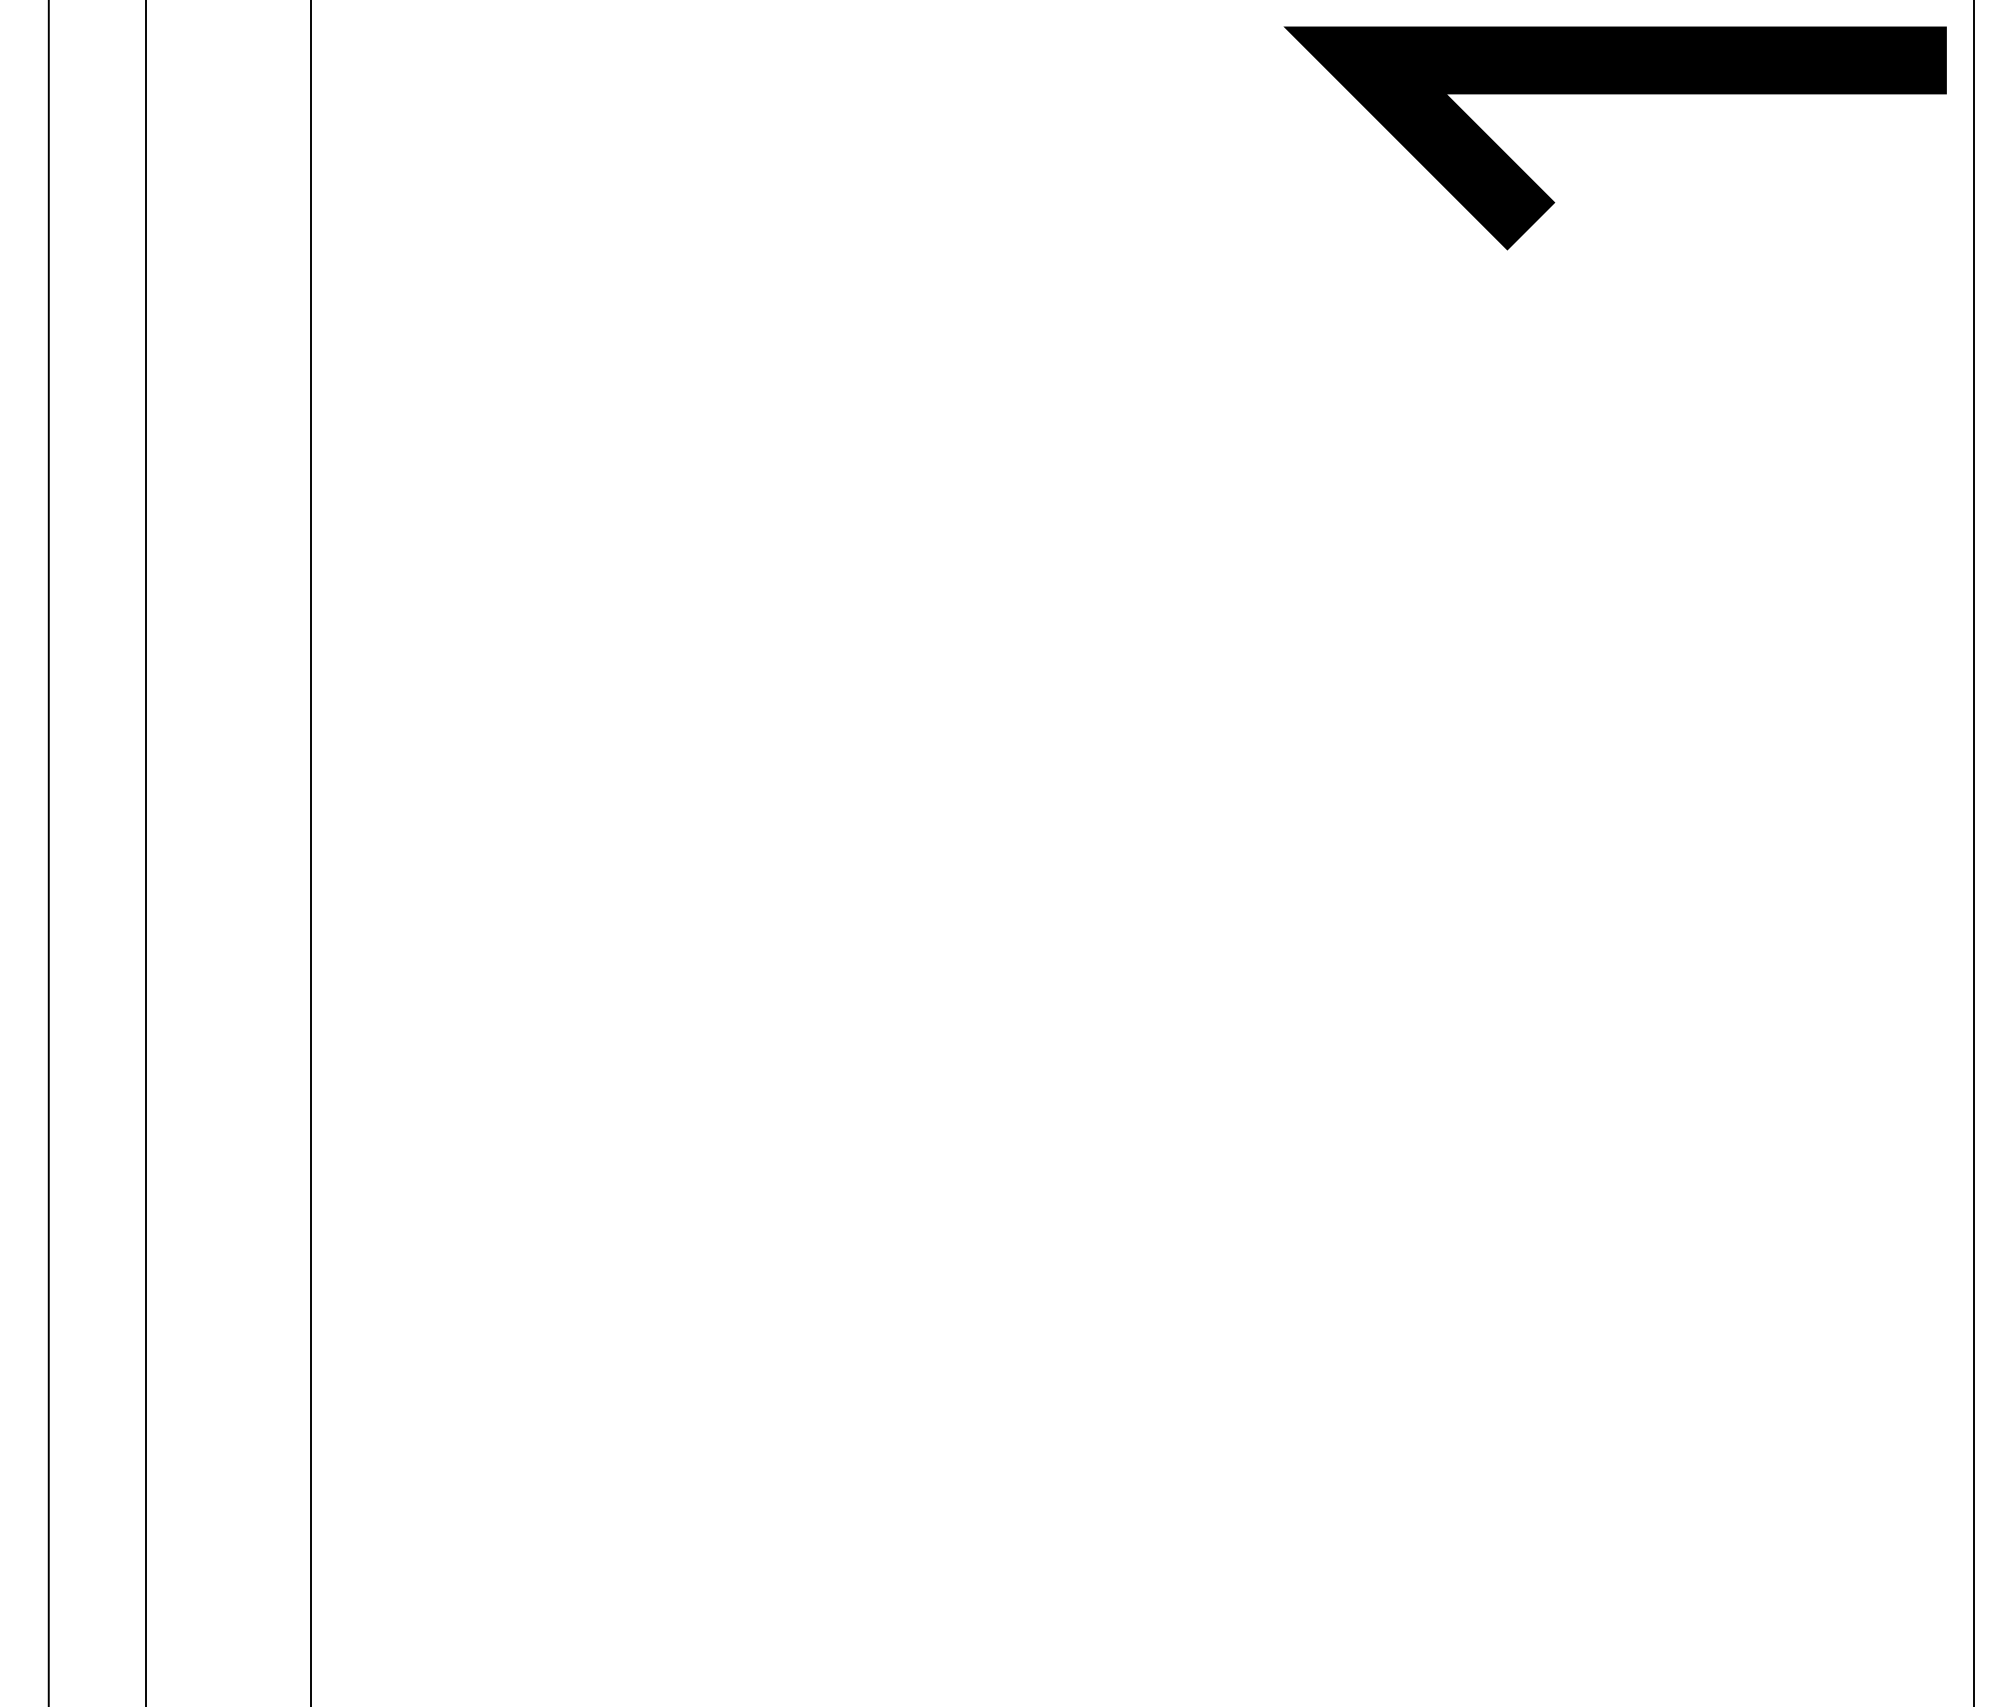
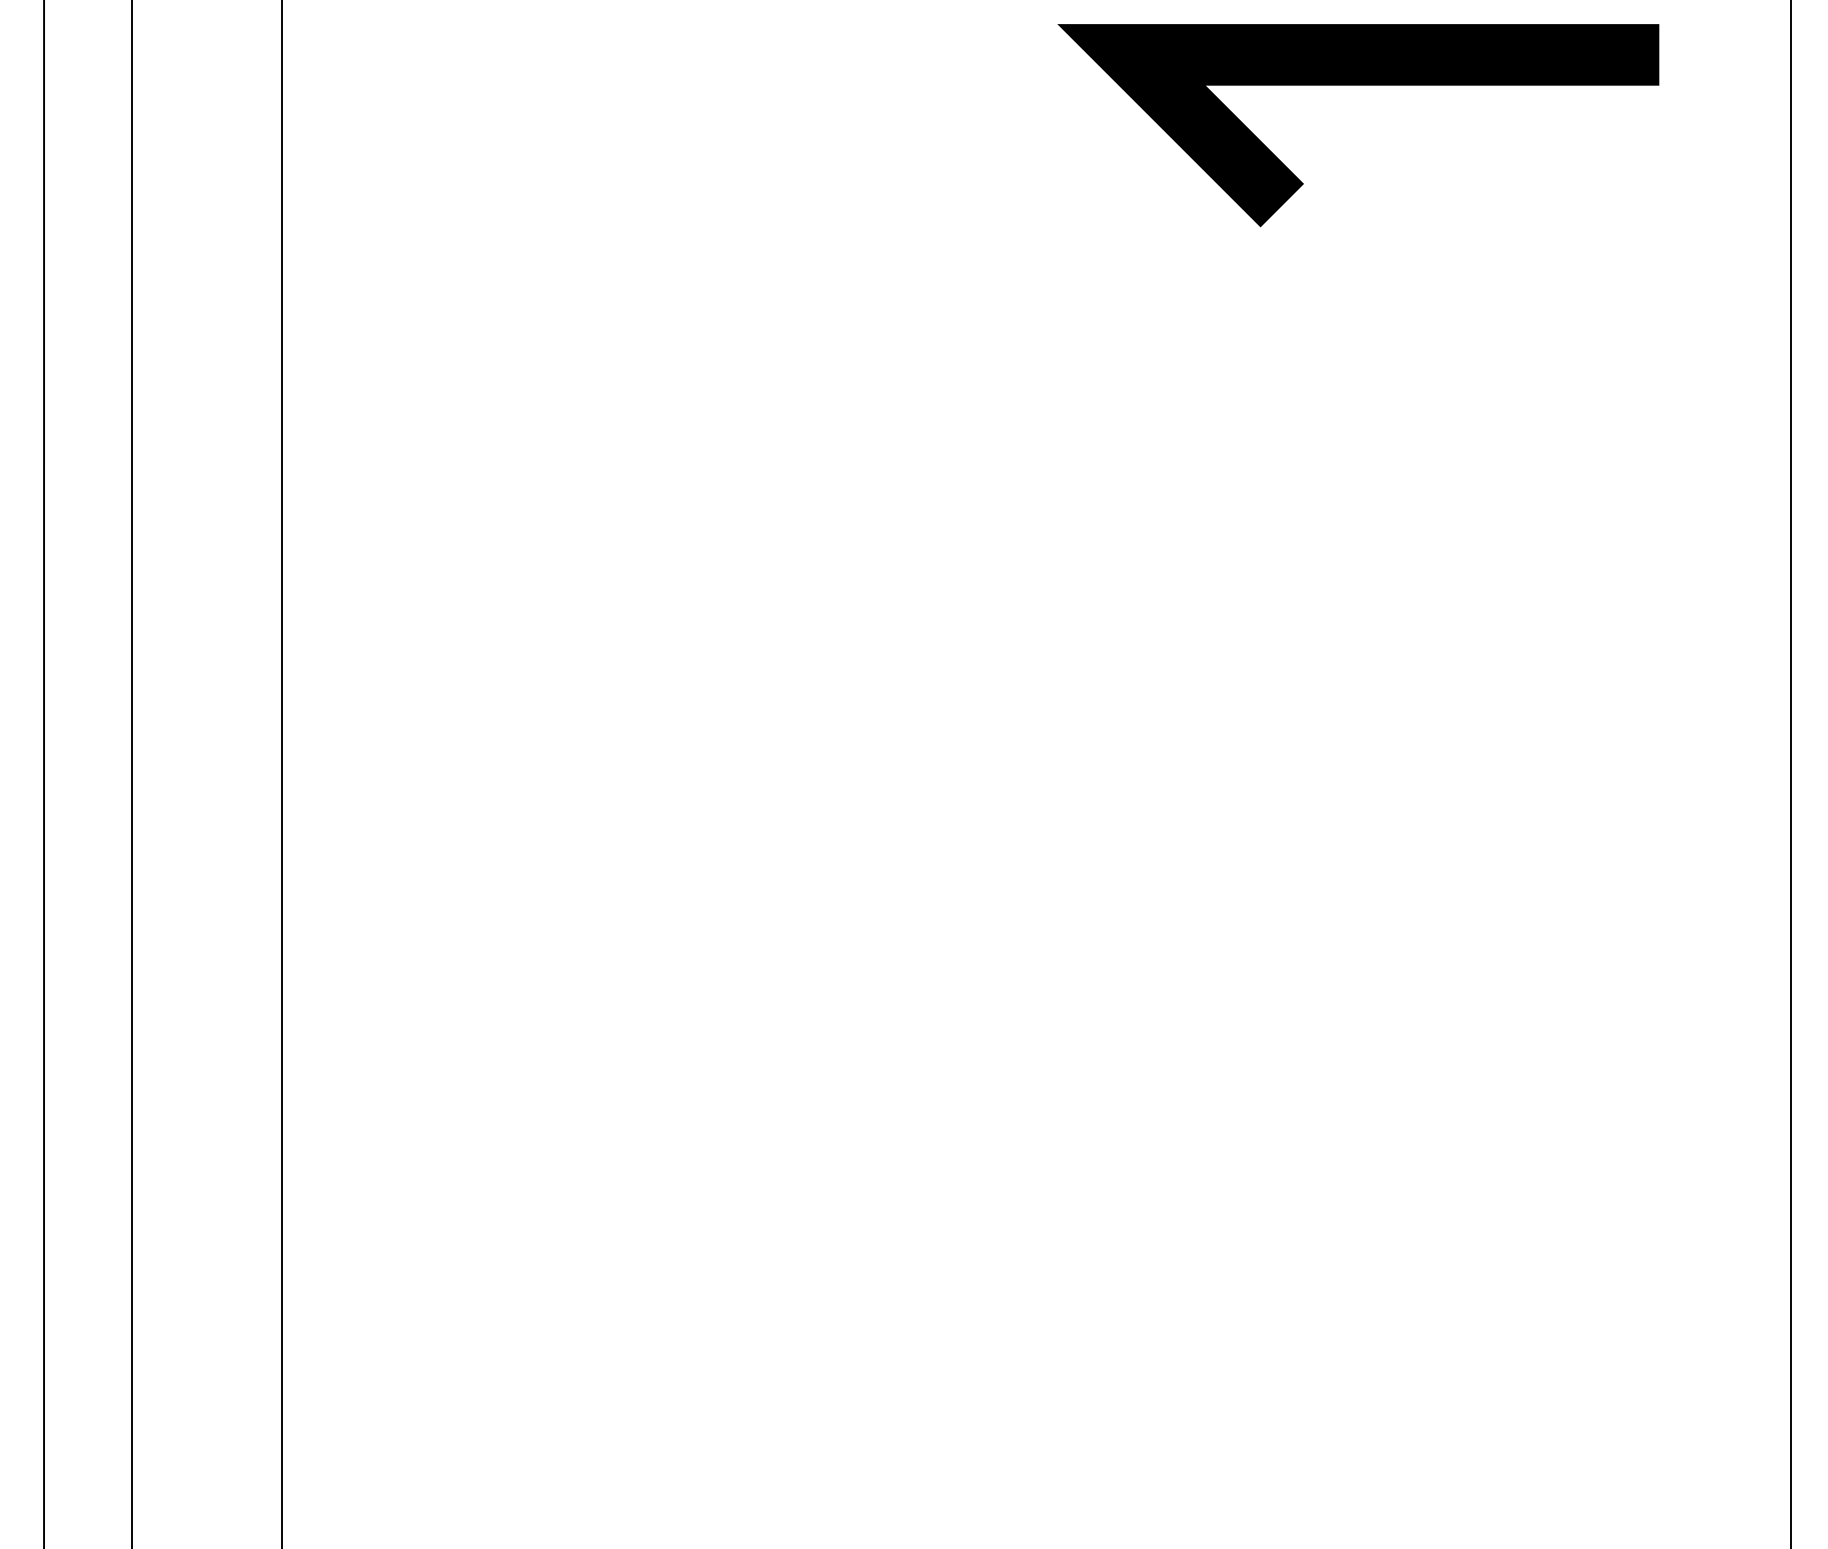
line: (1614, 94) -> (1357, 85), moved

